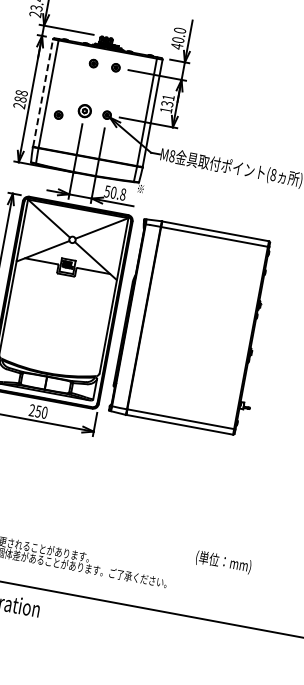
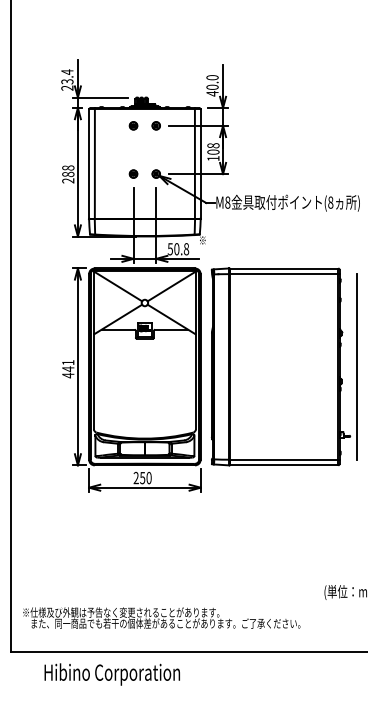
line: (43, 93) -> (89, 164), dashed -> solid
text: (168, 100) -> (213, 148), 131 -> 108
part: (84, 110) -> (133, 173), size x0.62
part: (58, 114) -> (108, 182), removed
line: (269, 341) -> (357, 366), added

